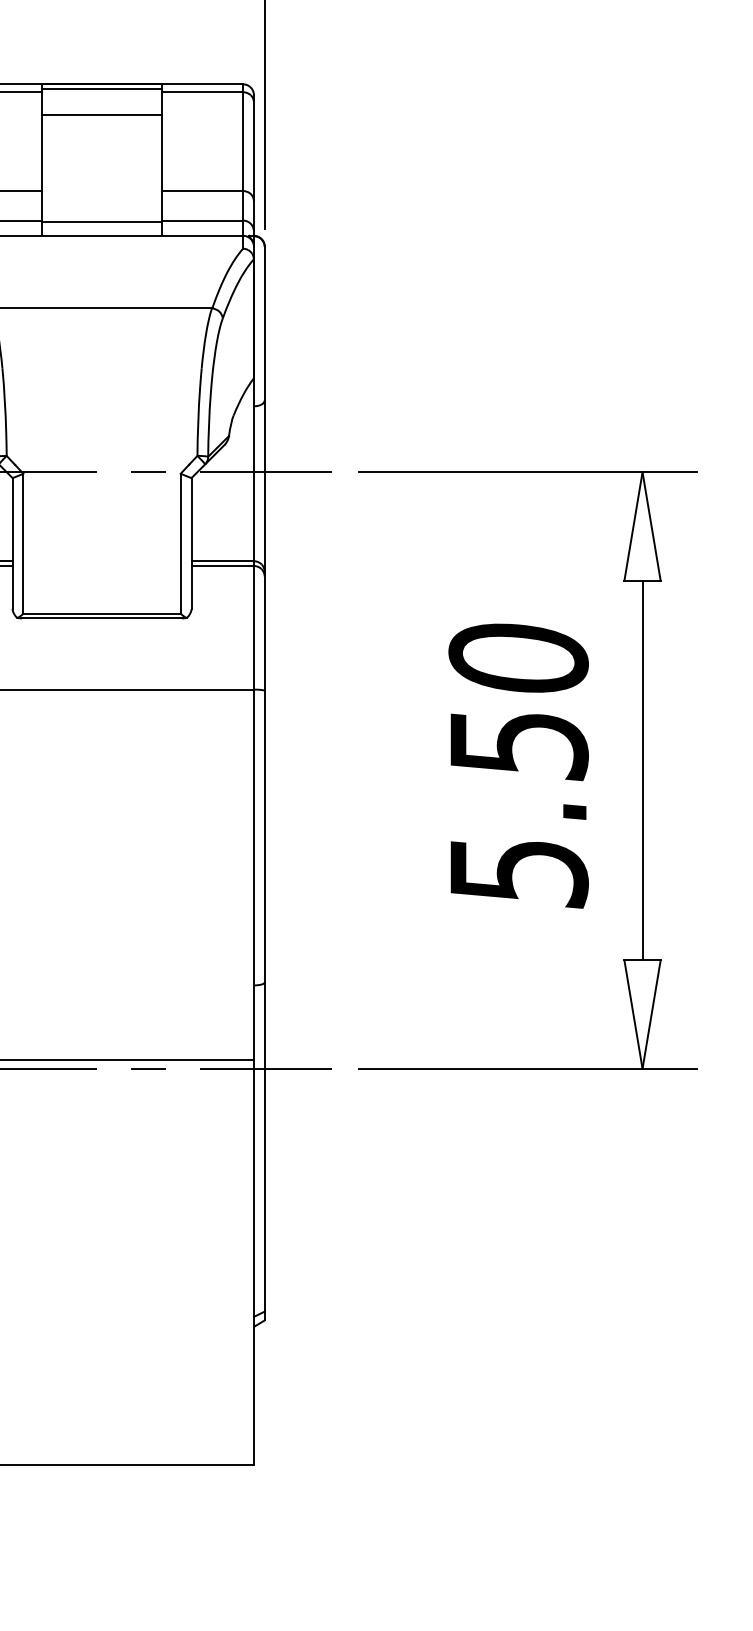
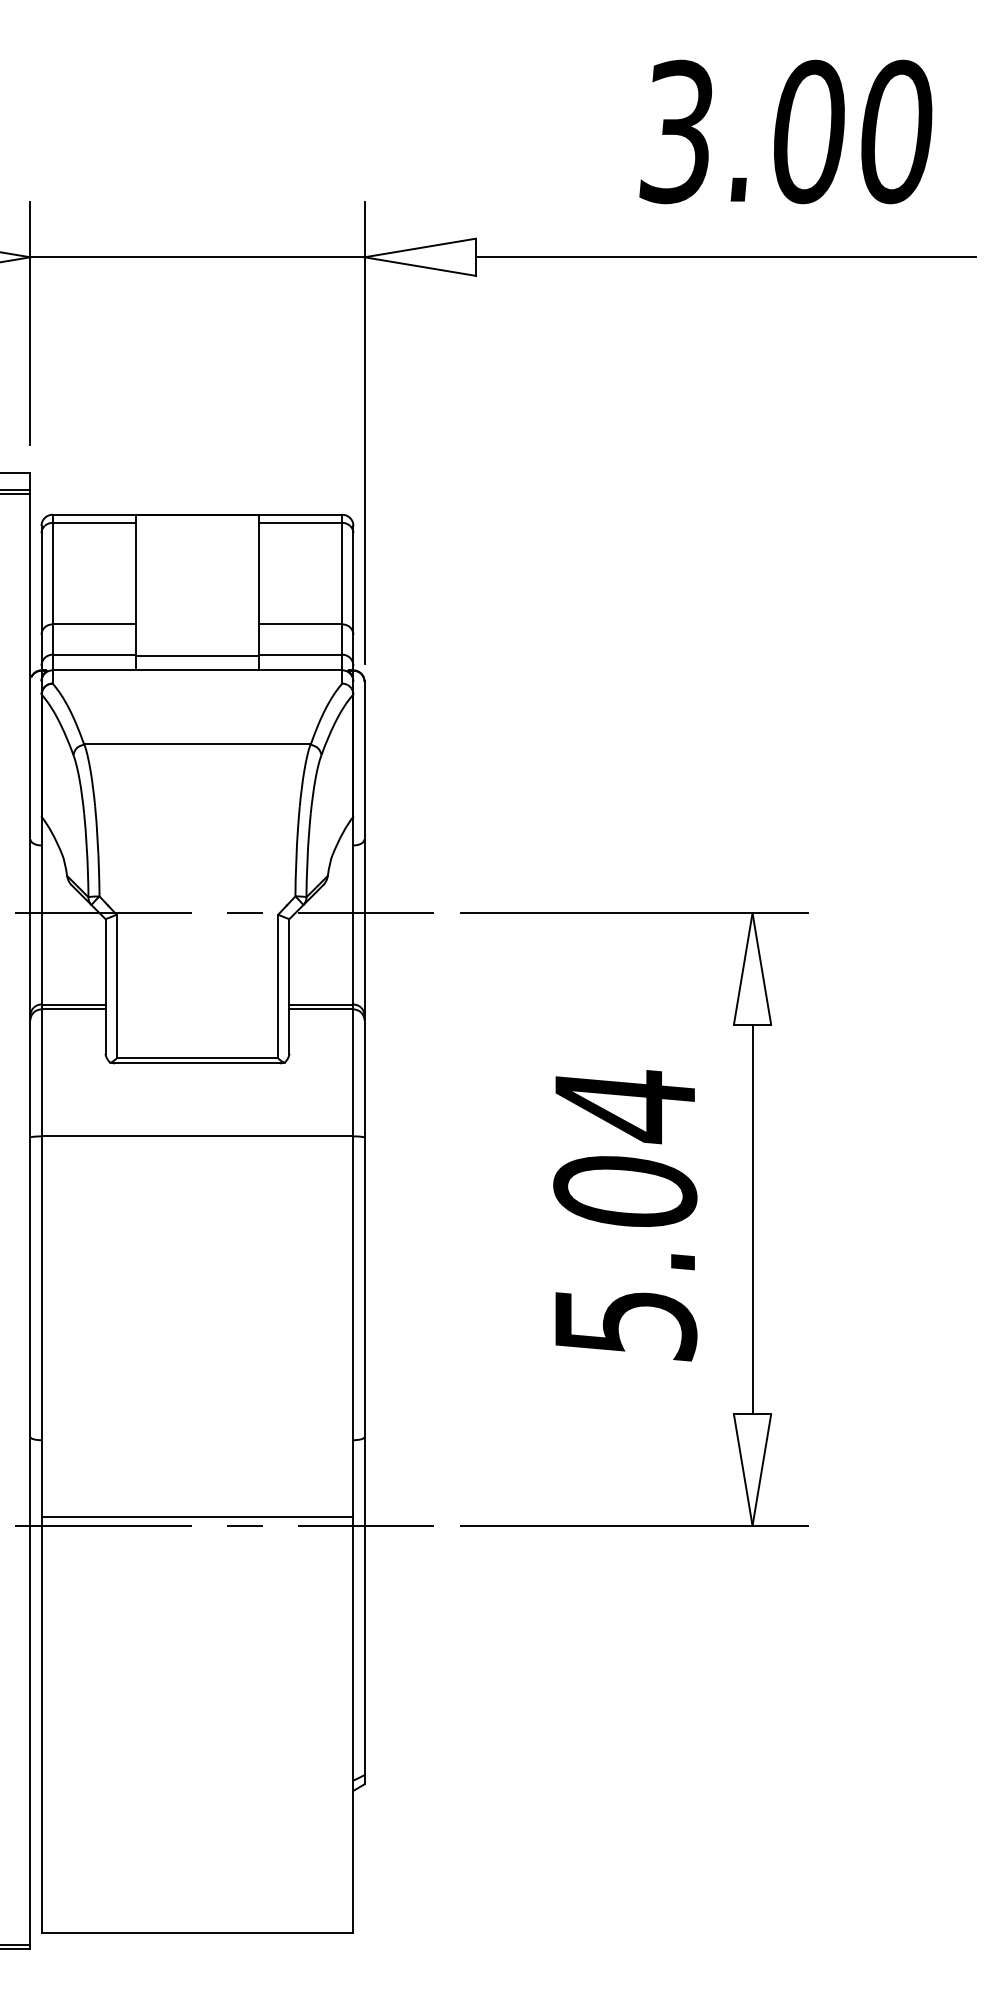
line: (102, 89) -> (197, 520), removed
line: (102, 115) -> (197, 546), removed
text: (518, 702) -> (625, 1149), 5.50 -> 5.04

